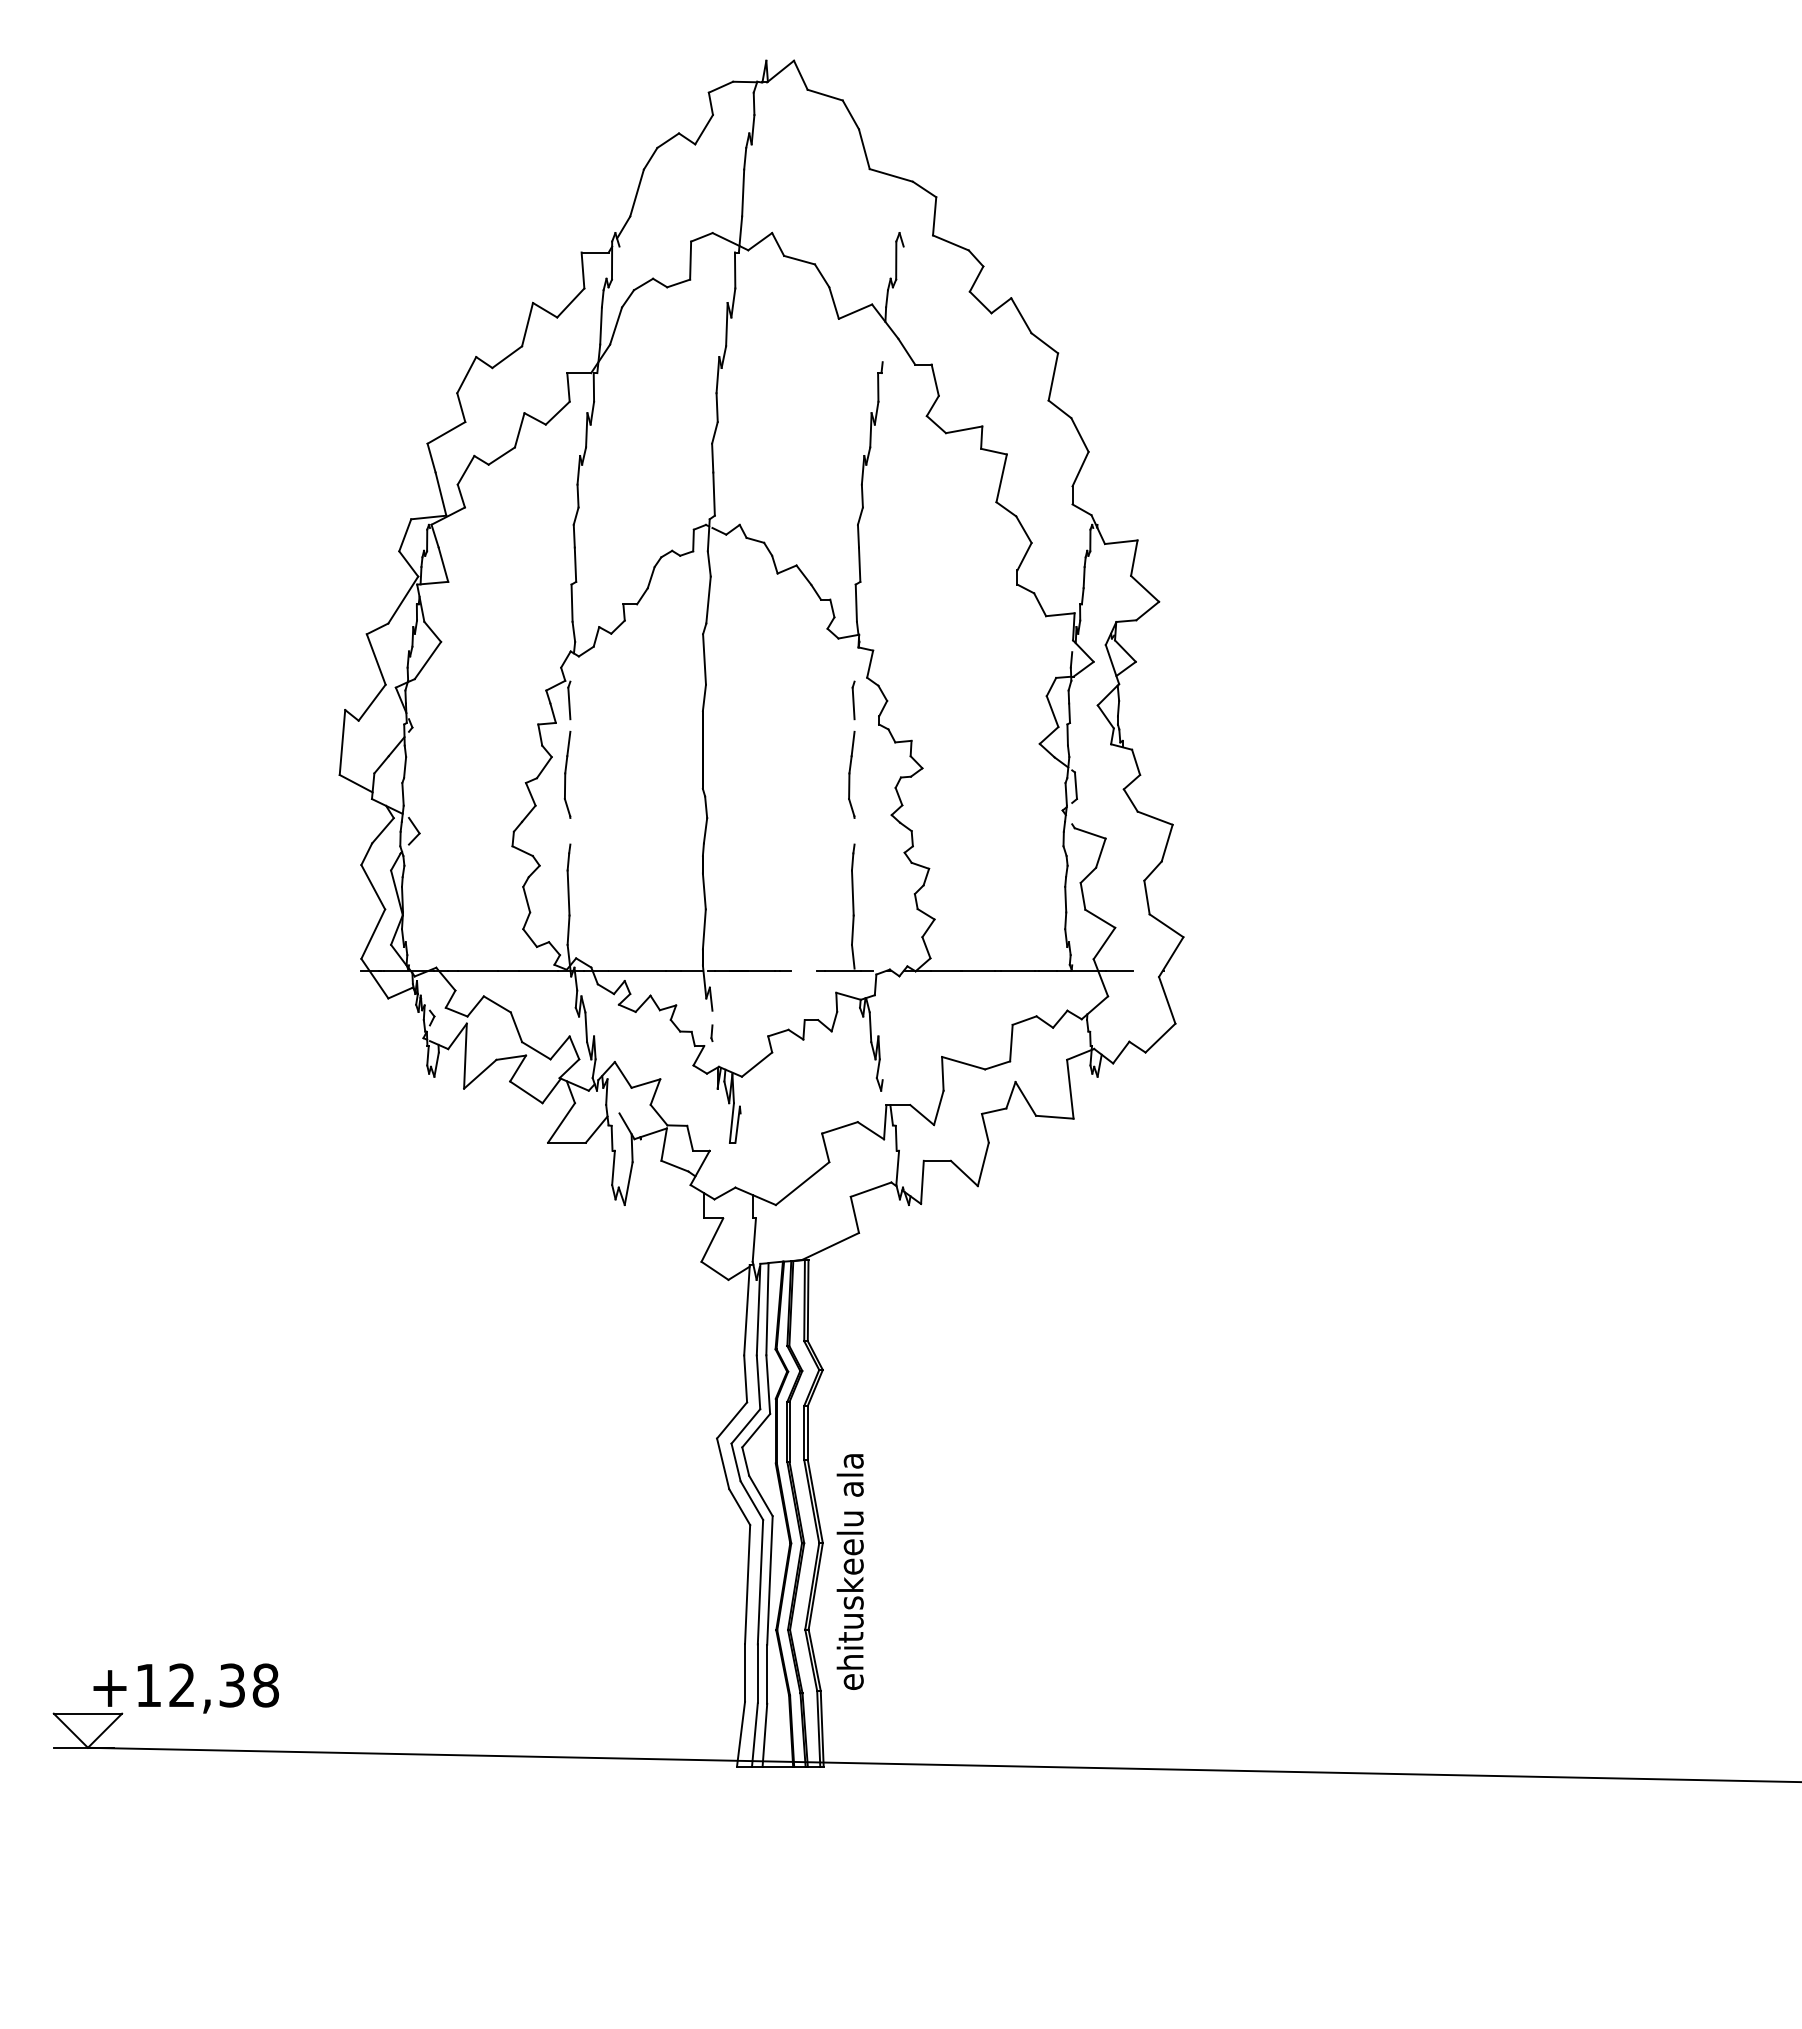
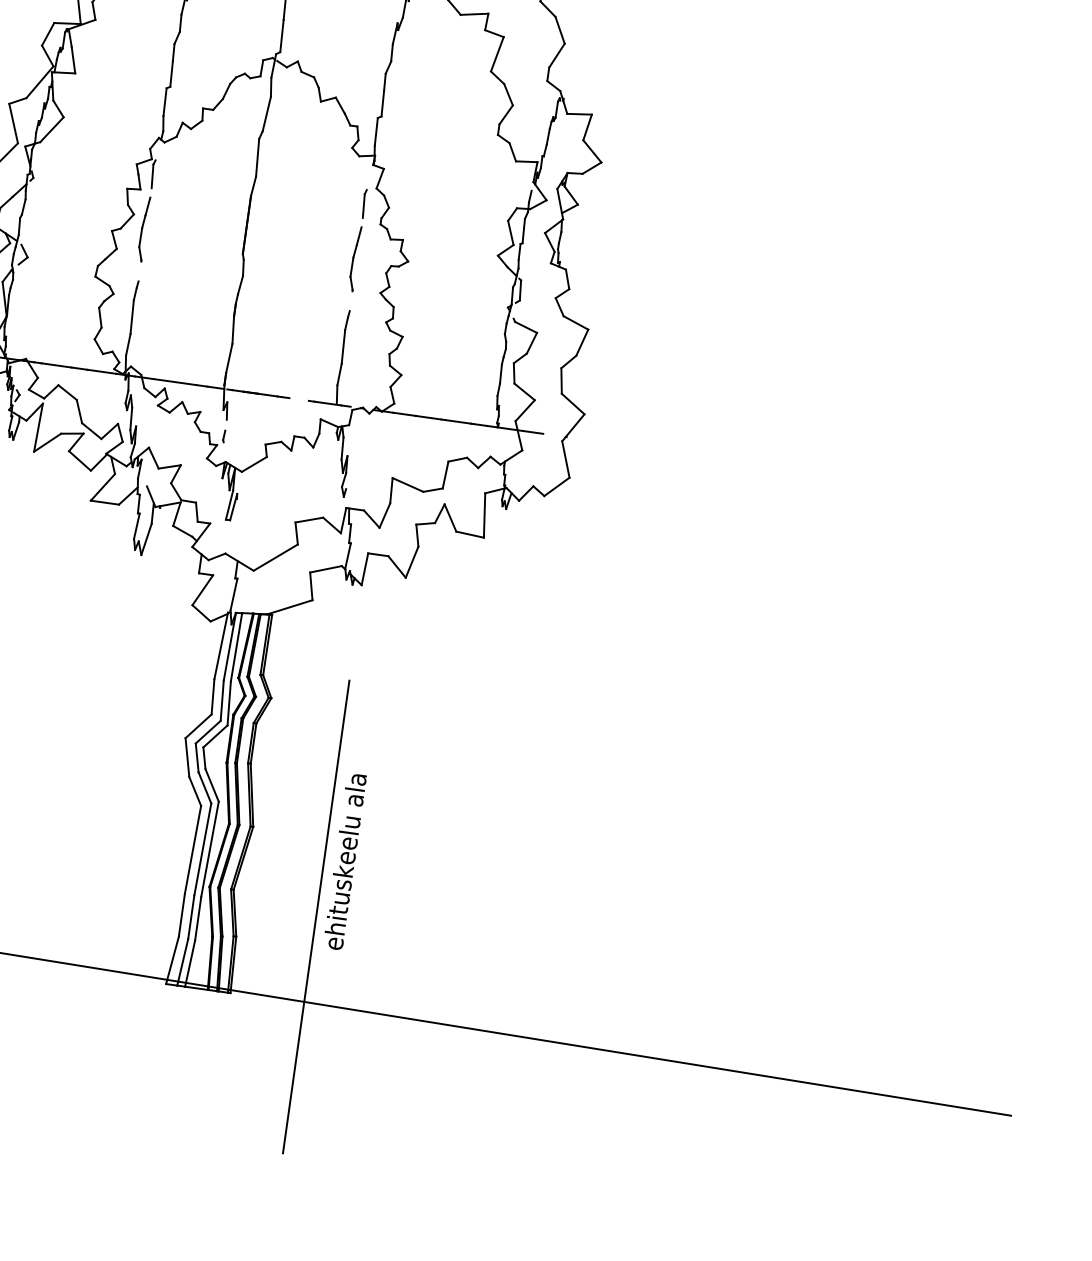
text: (849, 1571) -> (344, 861), moved
line: (922, 1650) -> (316, 917), added

